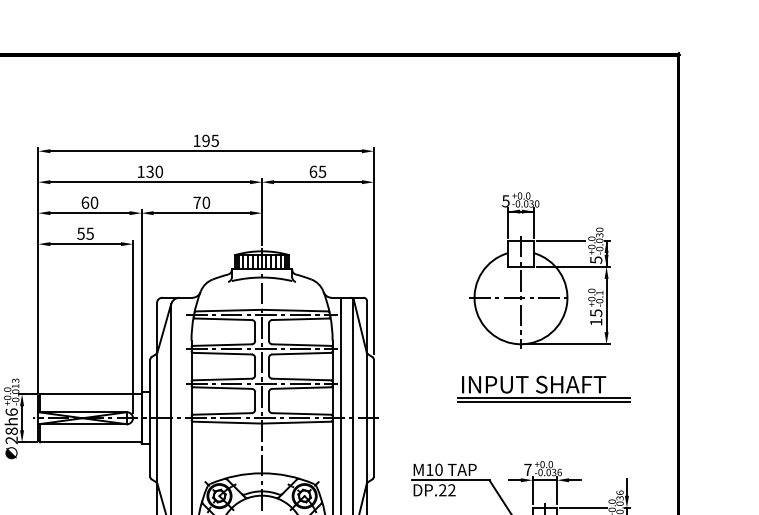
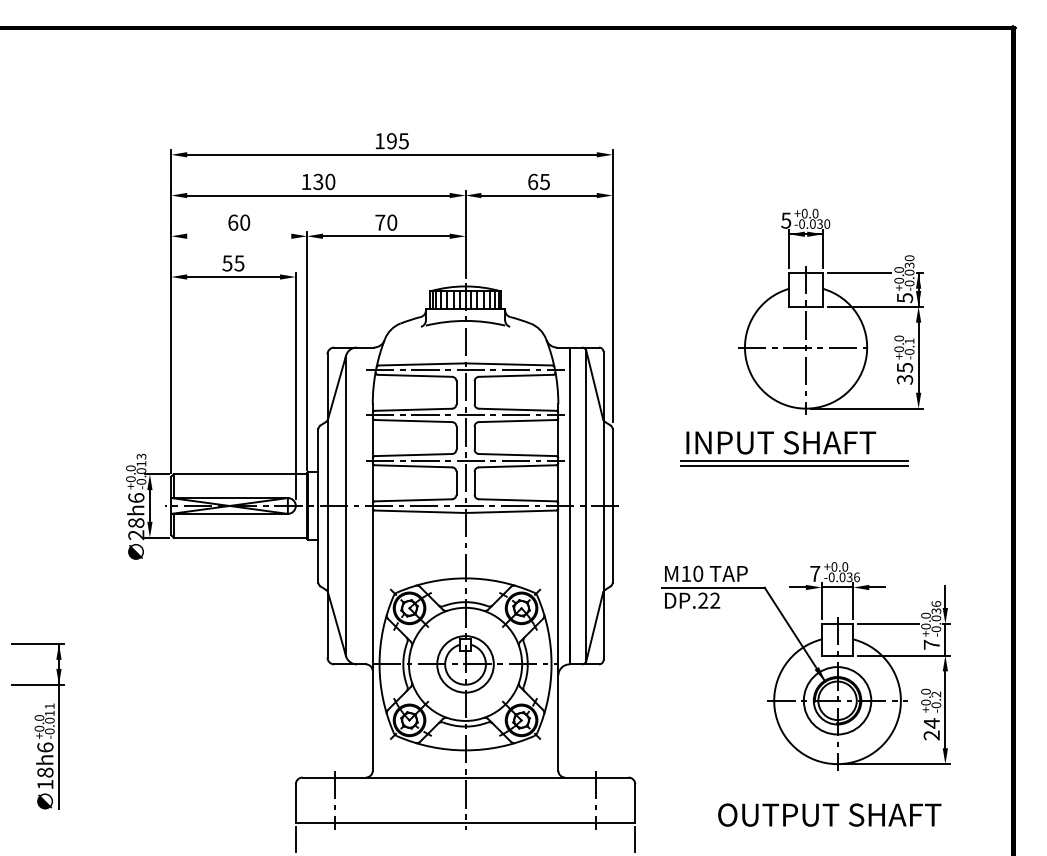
line: (90, 213) -> (239, 236), removed
text: (595, 322) -> (904, 379), 15 -> 35
part: (544, 388) -> (794, 448), moved

